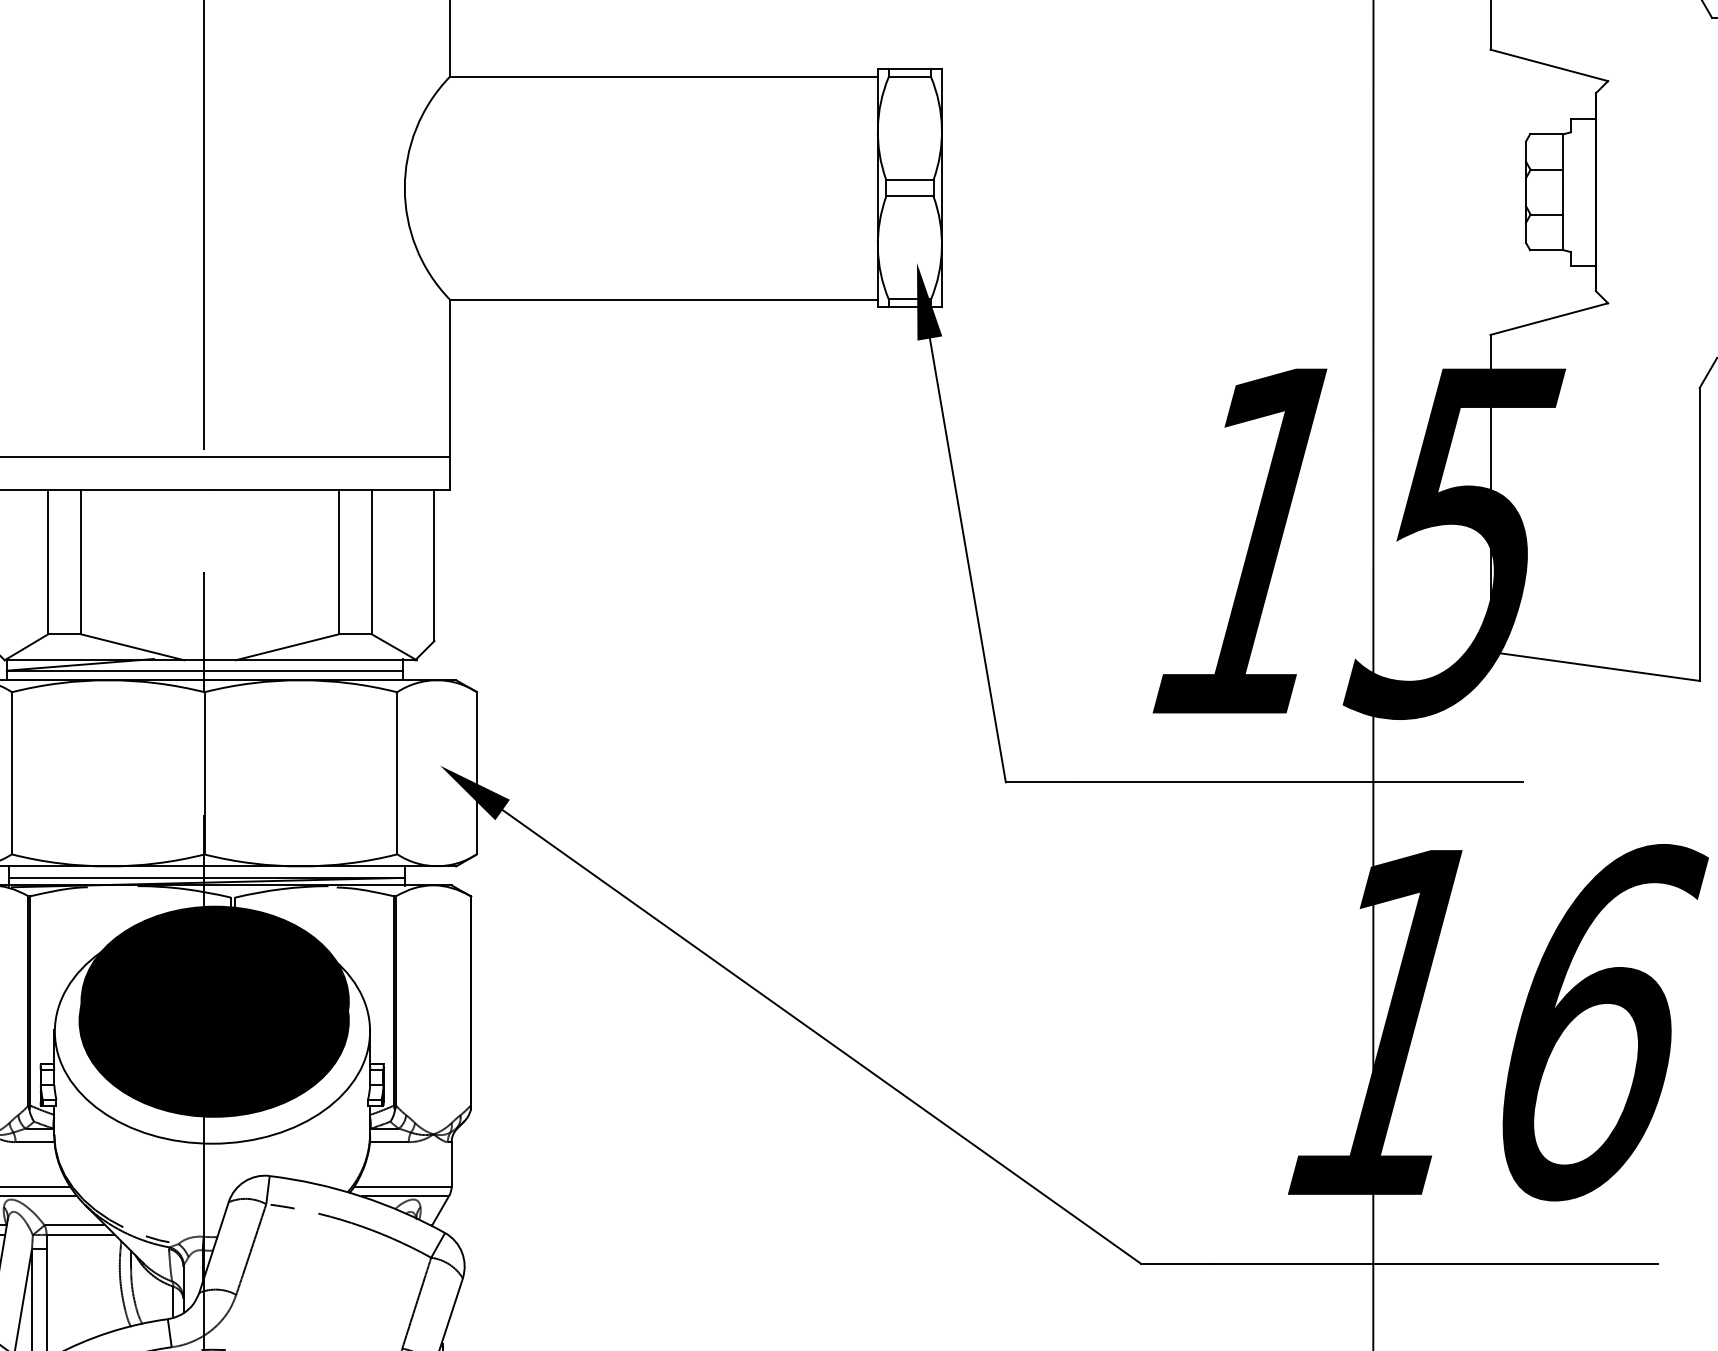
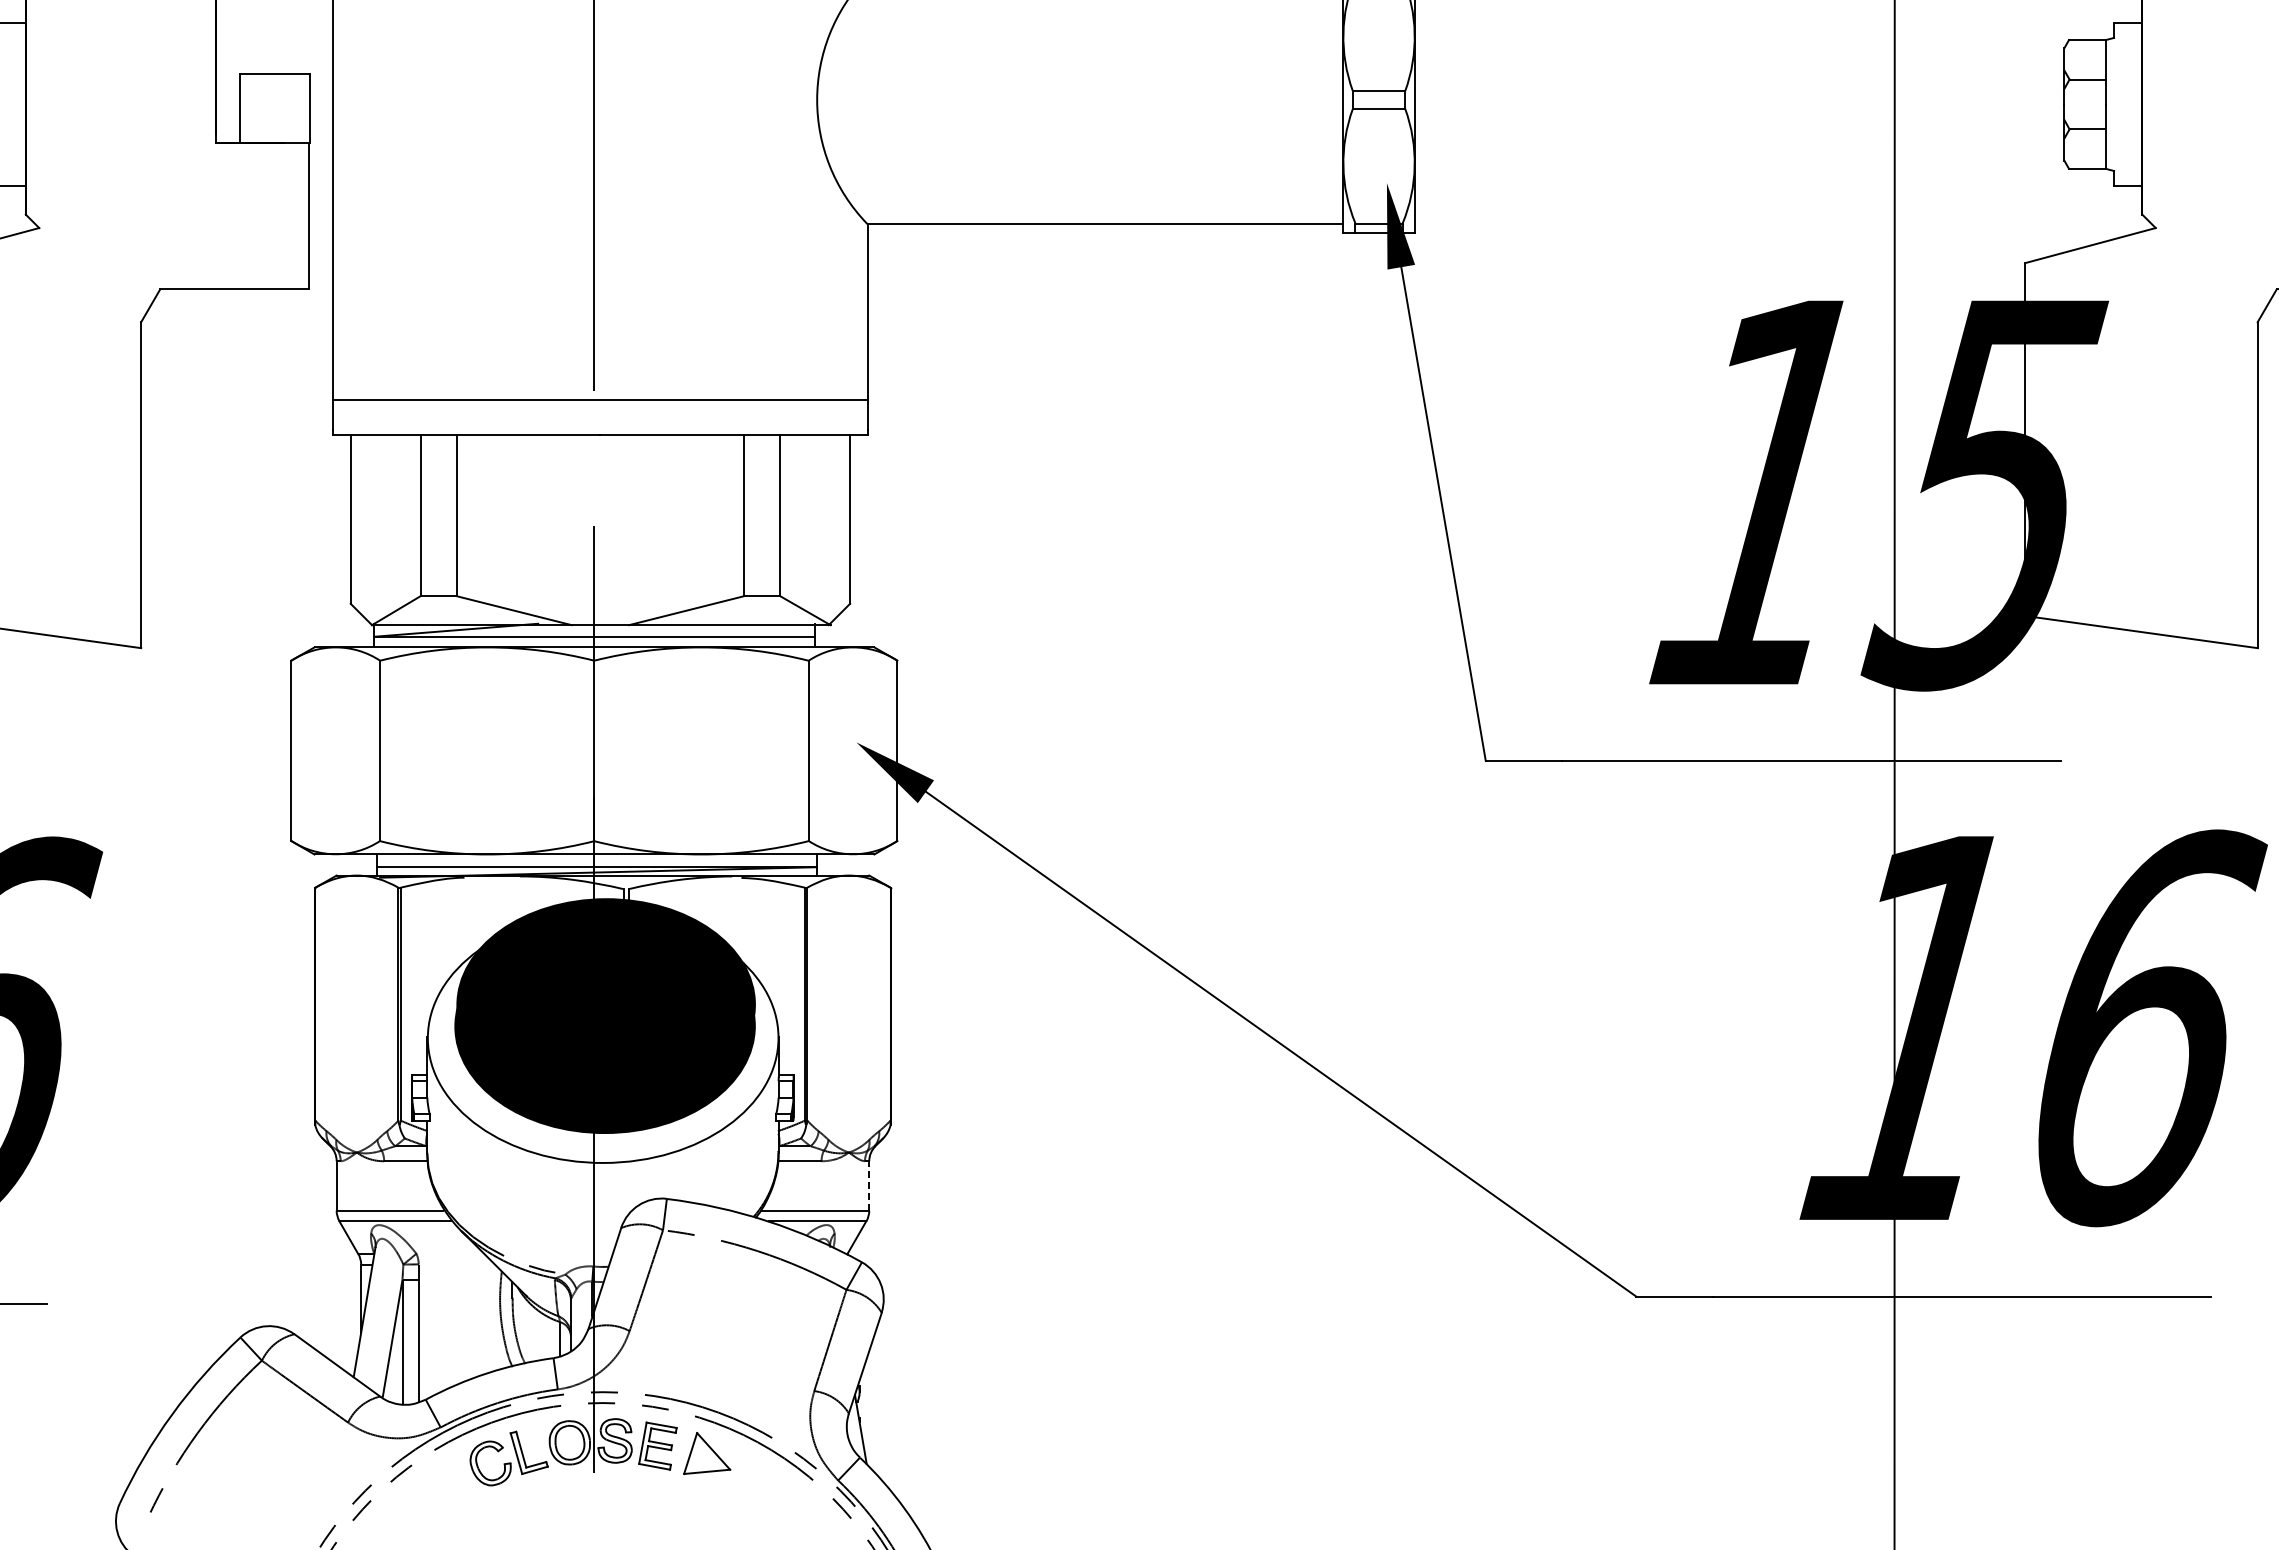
line: (451, 1163) -> (869, 1185), solid -> dashed
line: (75, 1225) -> (450, 1253), removed
line: (80, 1234) -> (456, 1264), removed

